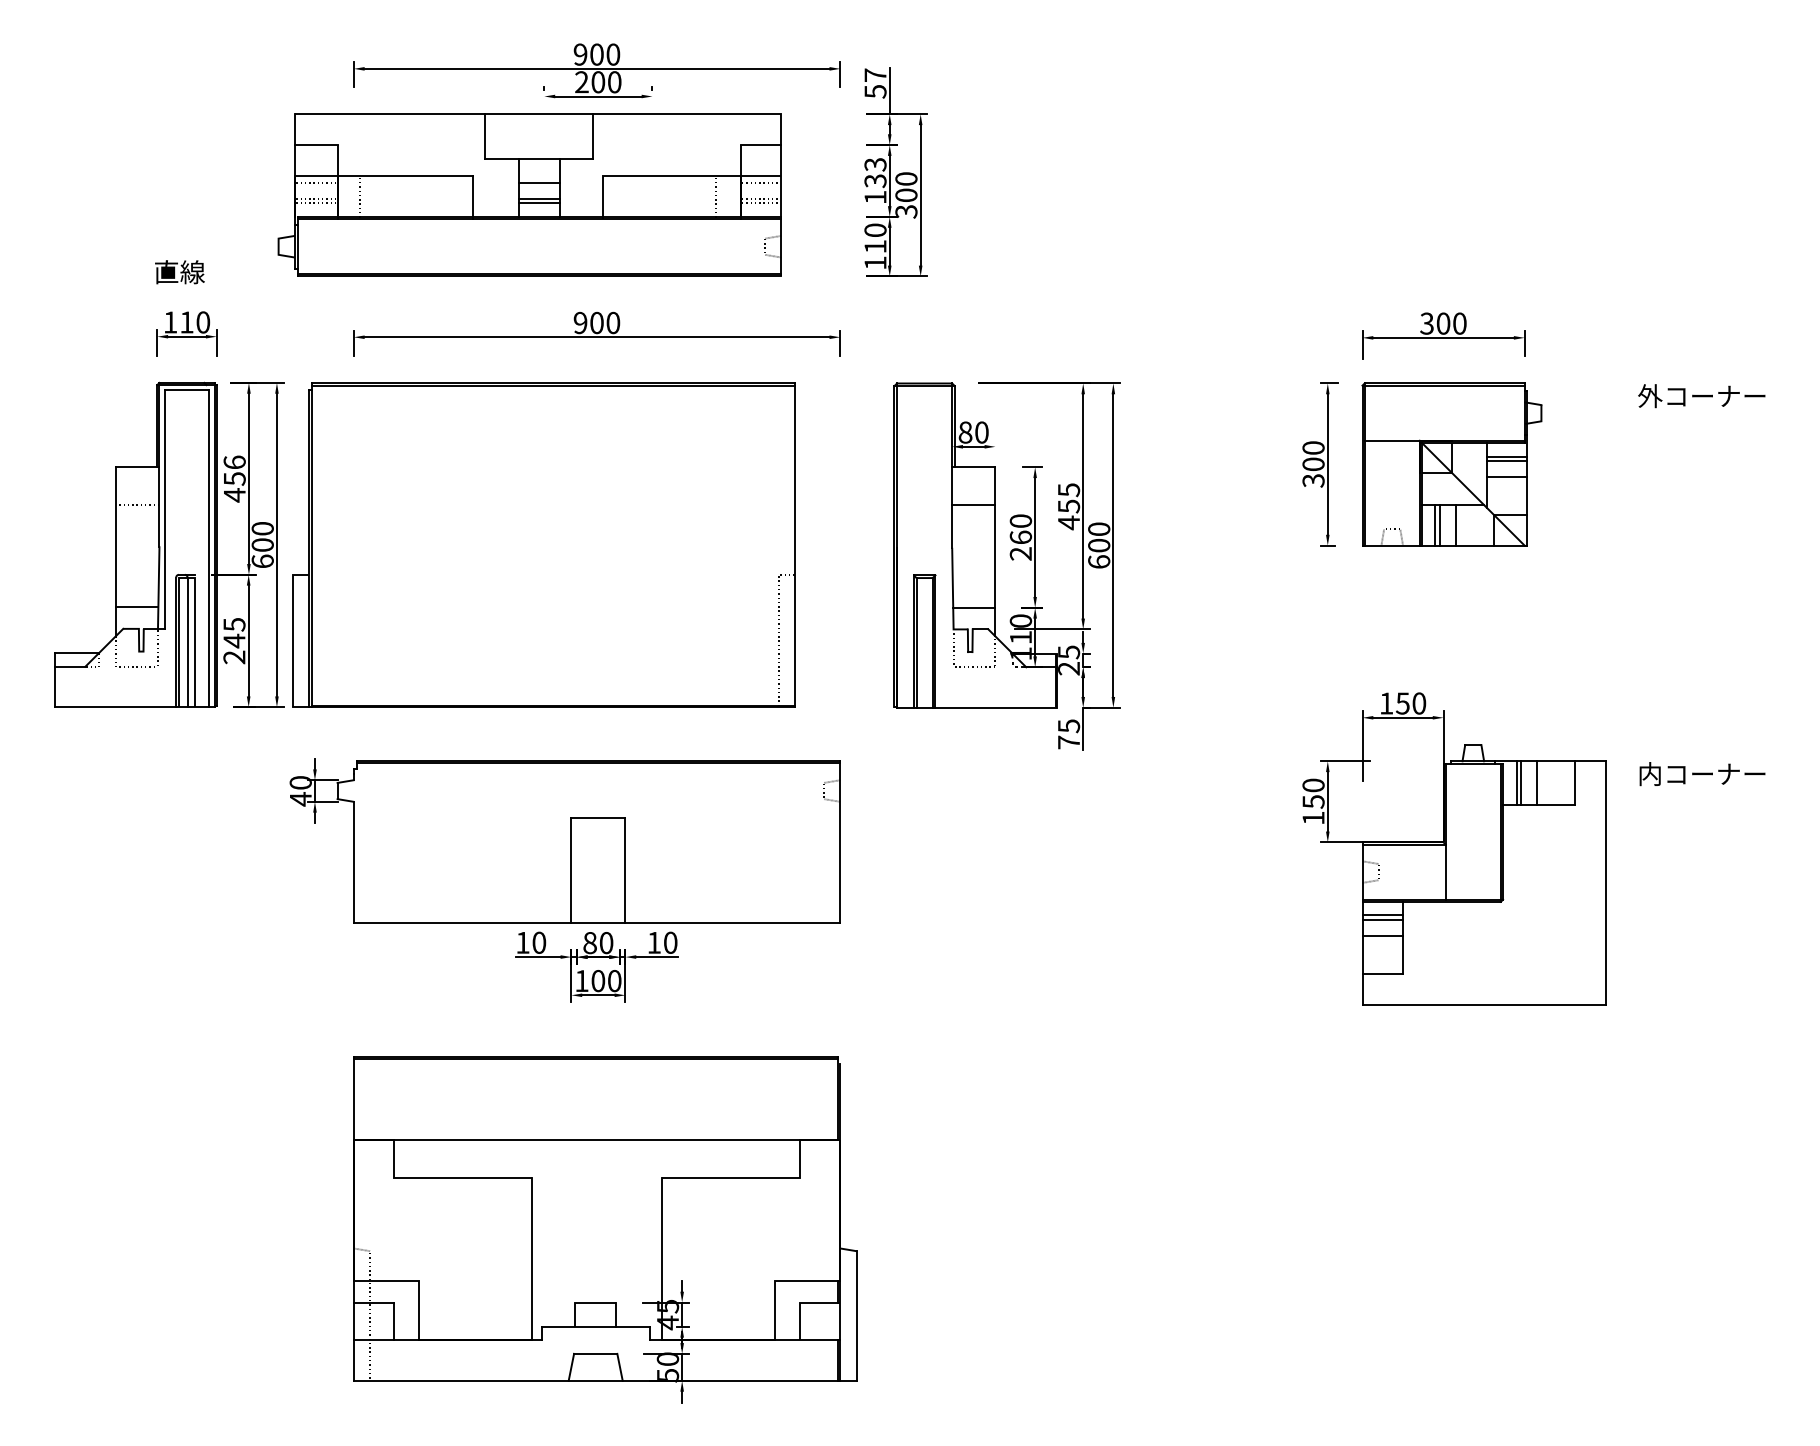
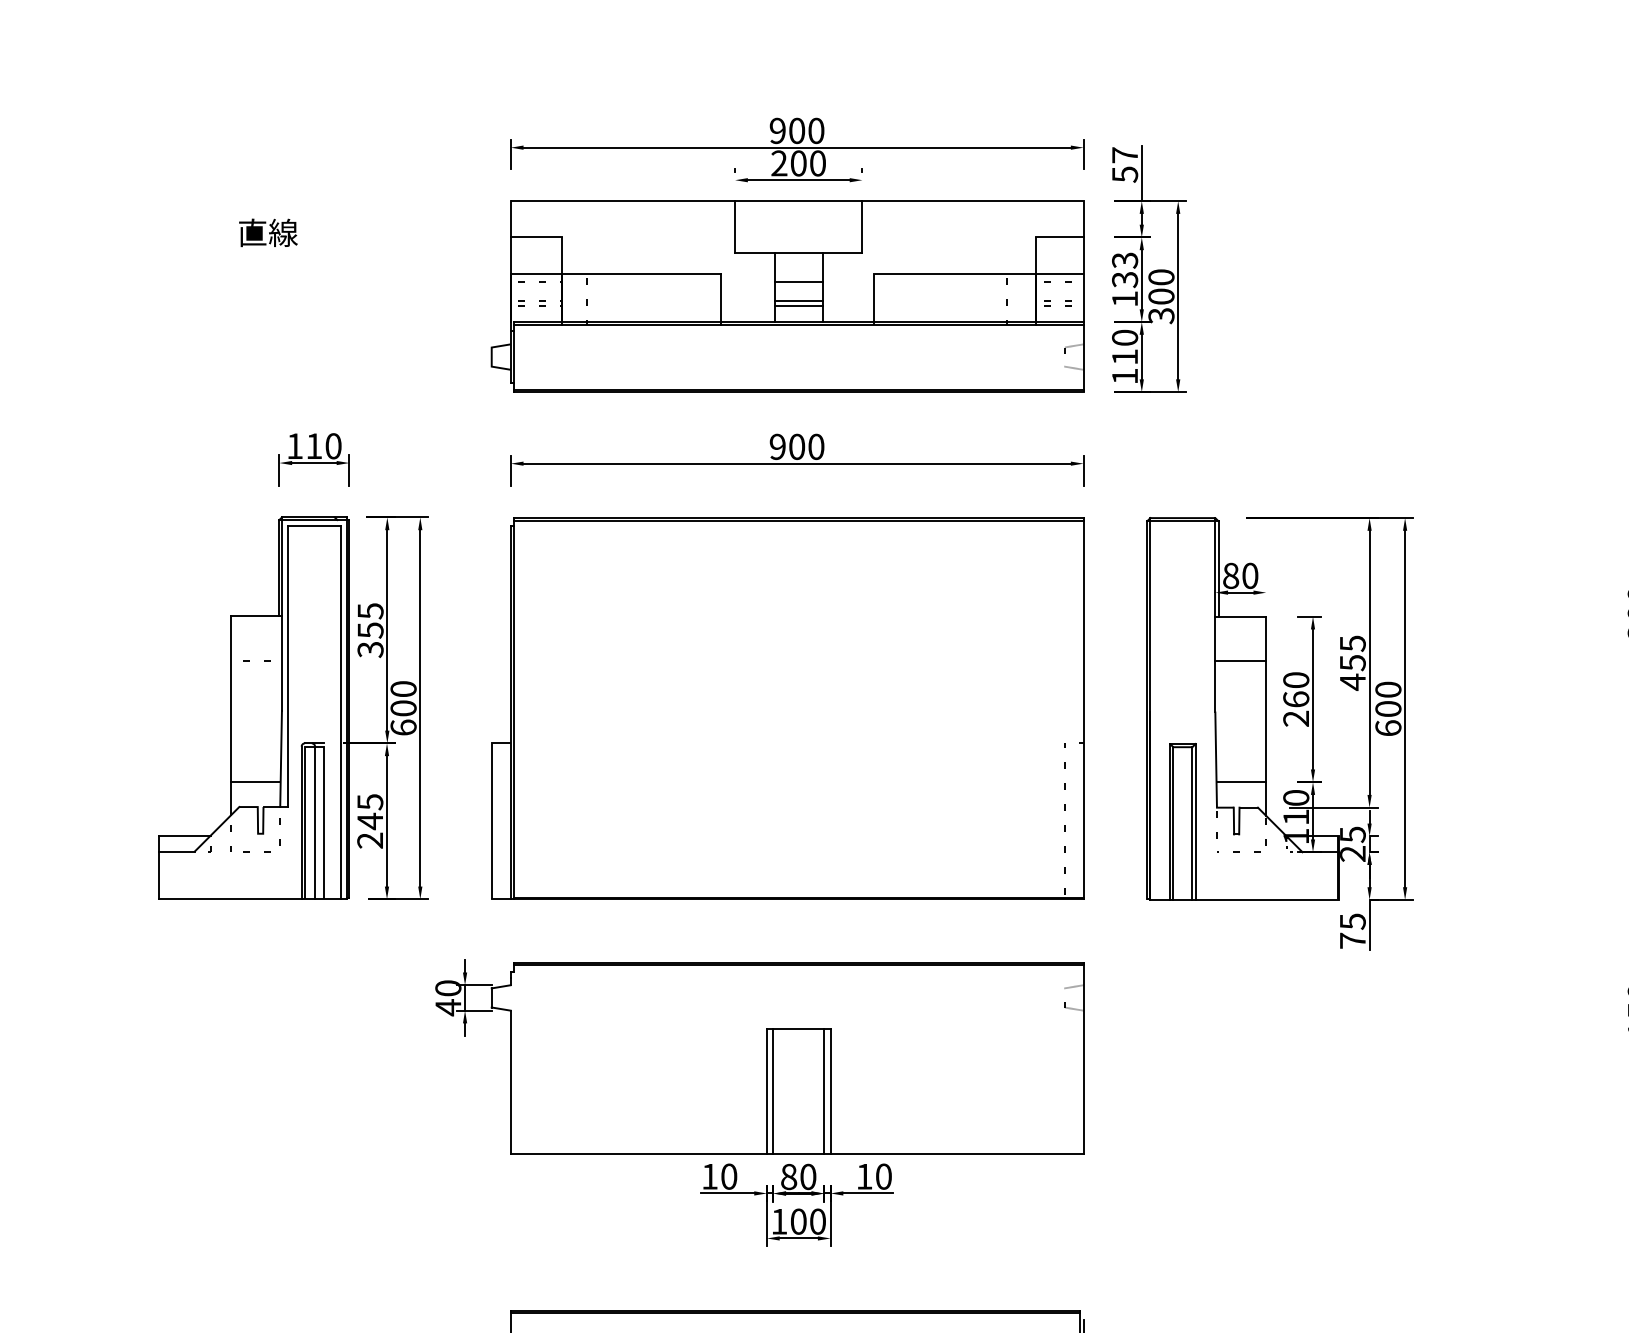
part: (529, 194) -> (787, 295), moved
text: (179, 272) -> (267, 233), moved
text: (234, 478) -> (370, 629), 456 -> 355
part: (543, 544) -> (787, 707), moved
line: (576, 870) -> (772, 1091), added
line: (620, 870) -> (824, 1091), added

